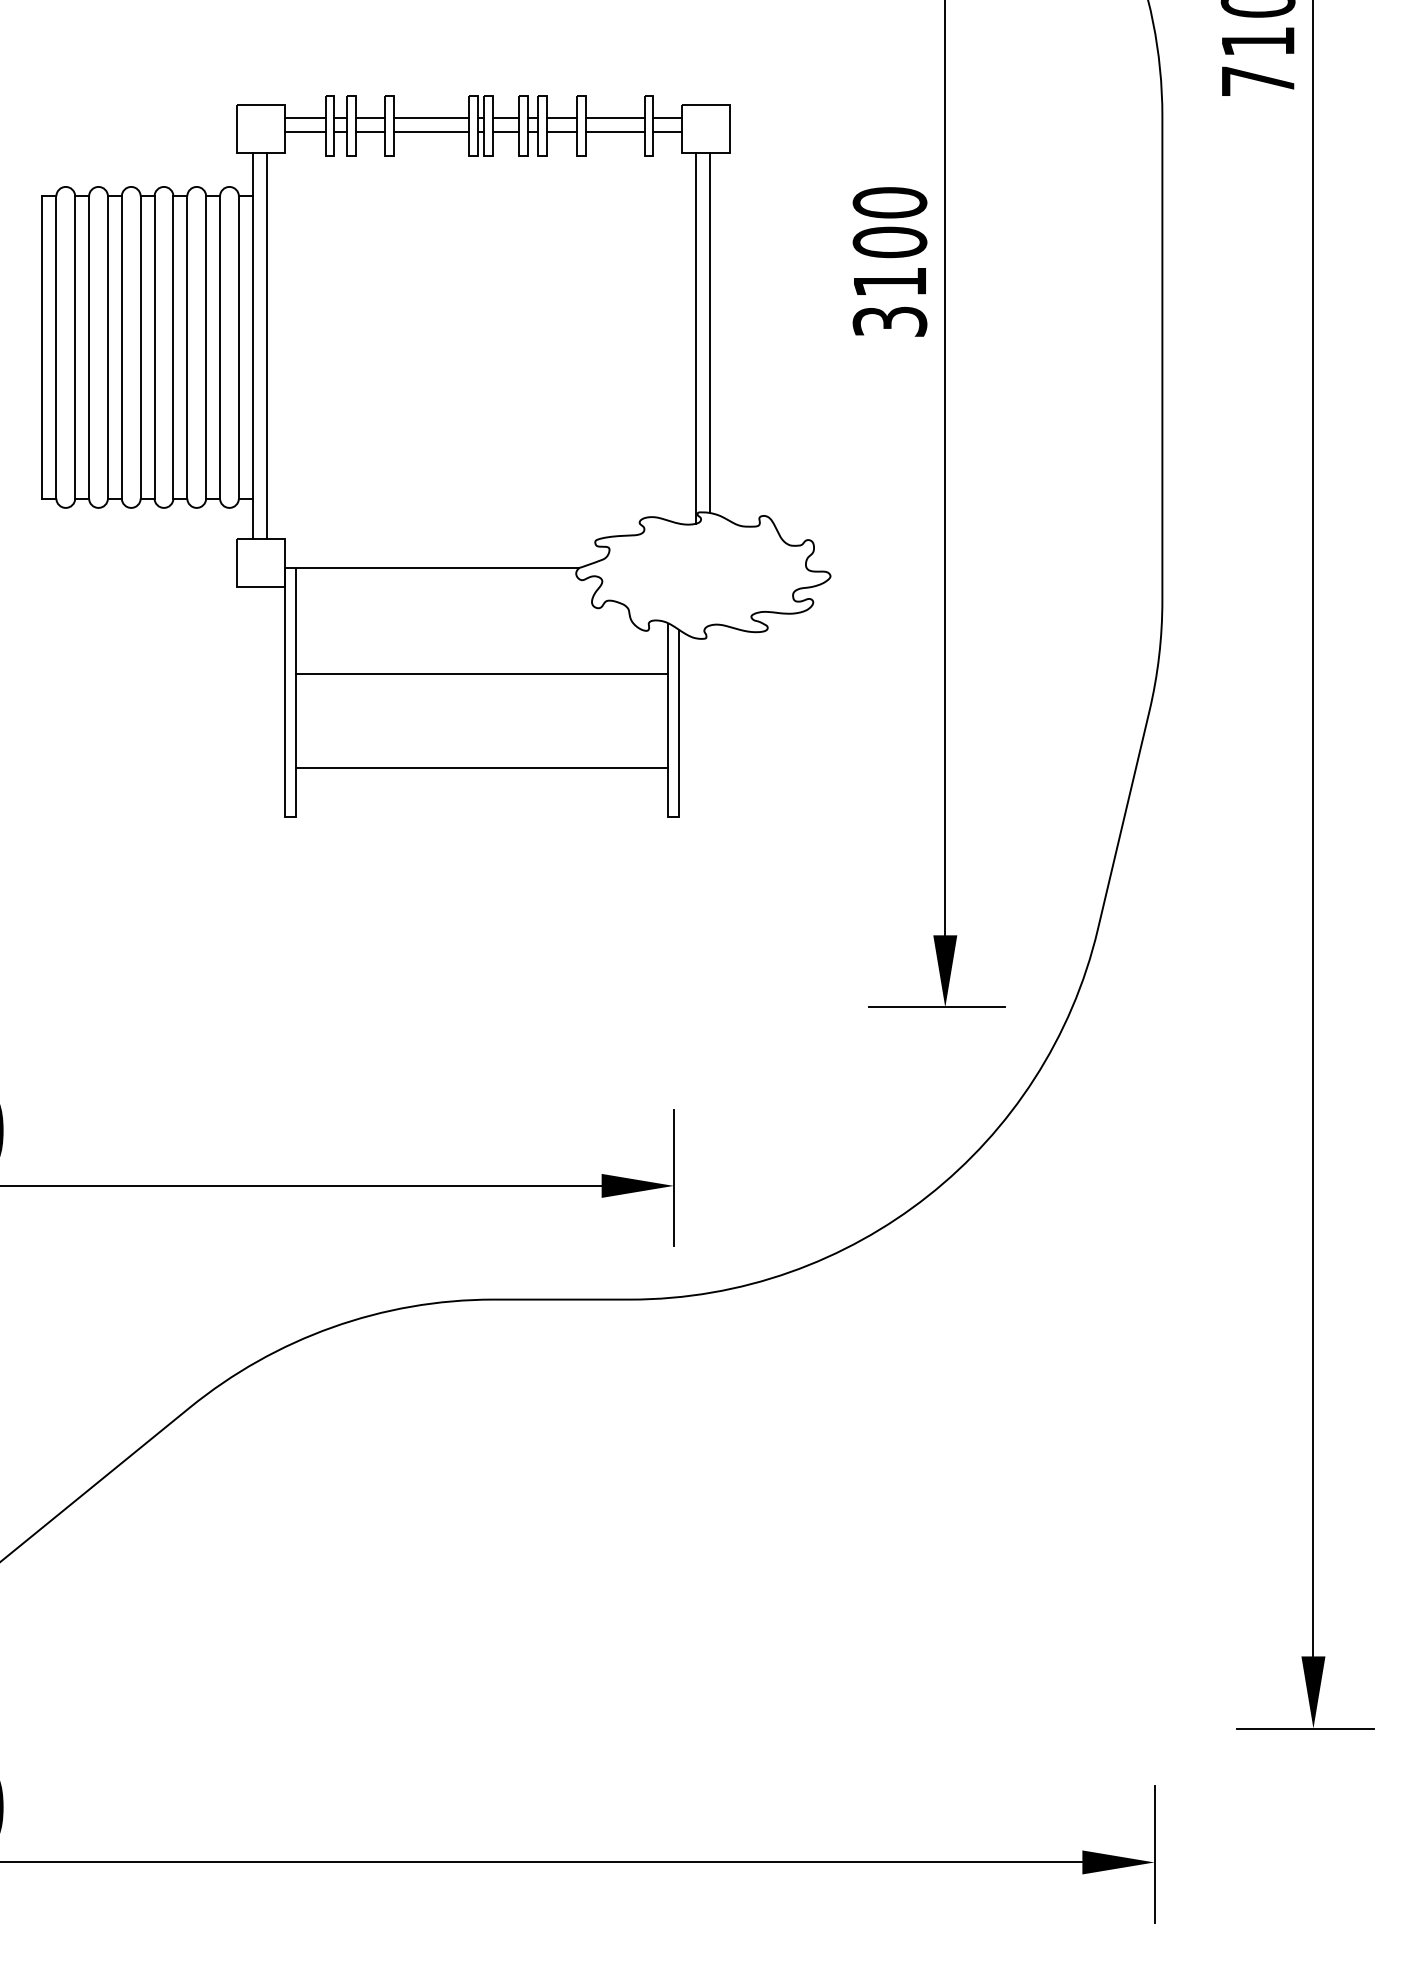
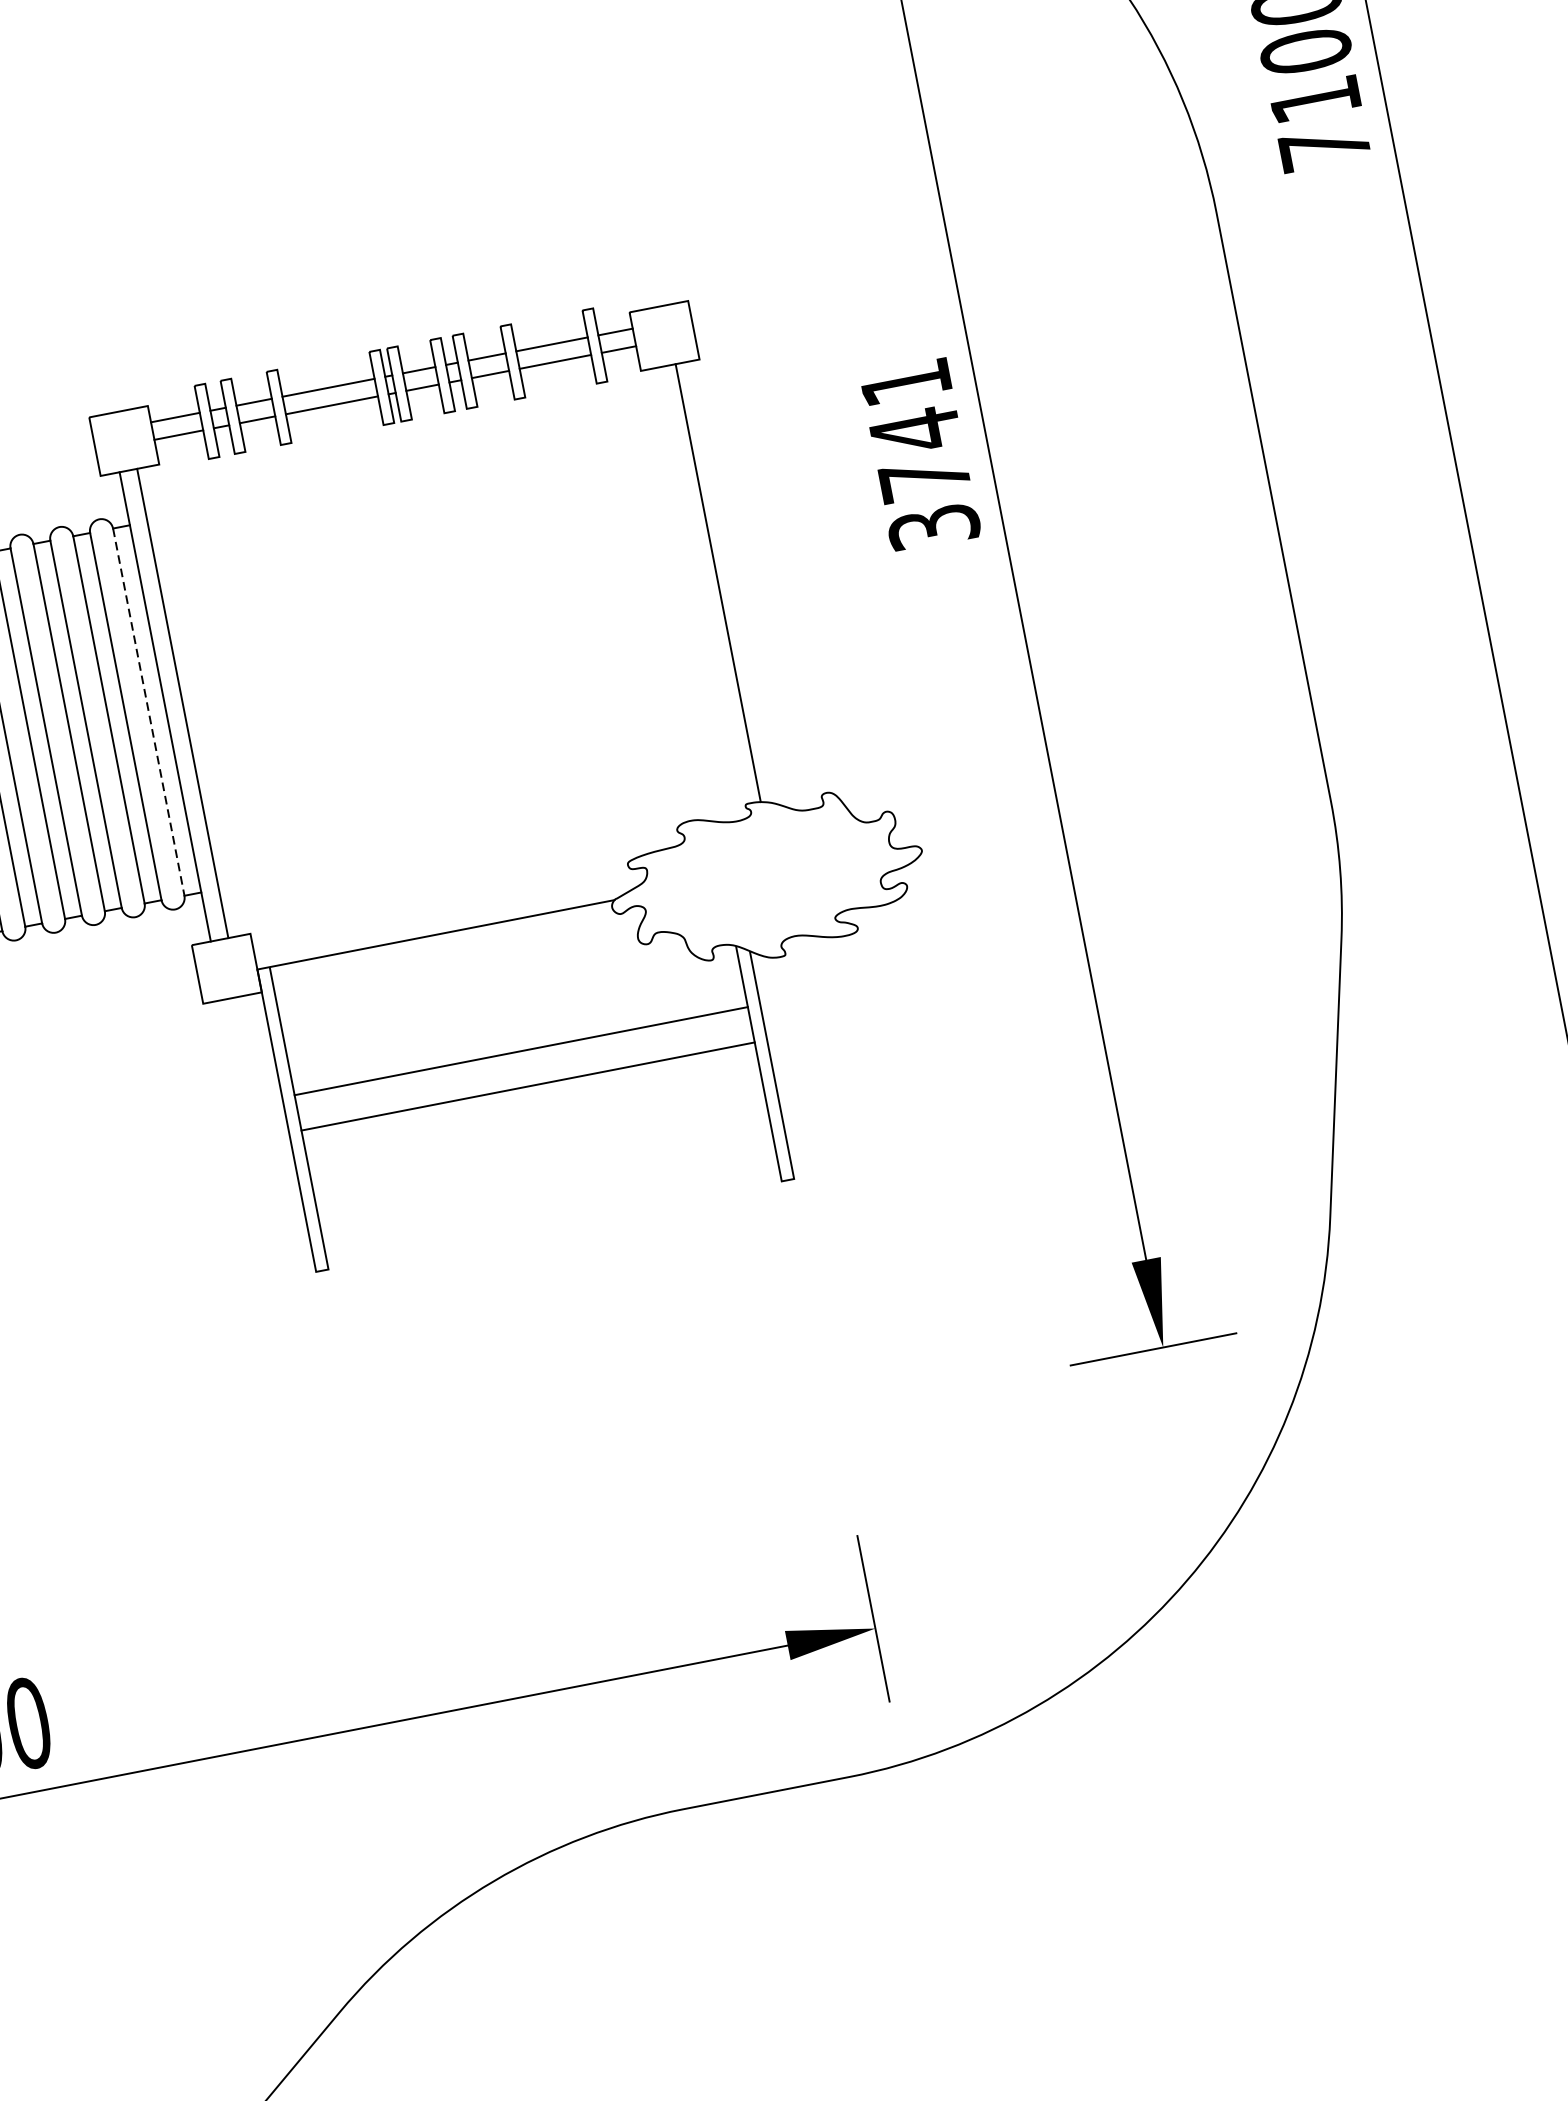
text: (889, 241) -> (914, 429), 3100 -> 3741
line: (695, 337) -> (701, 592), removed
line: (238, 347) -> (148, 712), solid -> dashed
line: (481, 767) -> (527, 1086), moved

